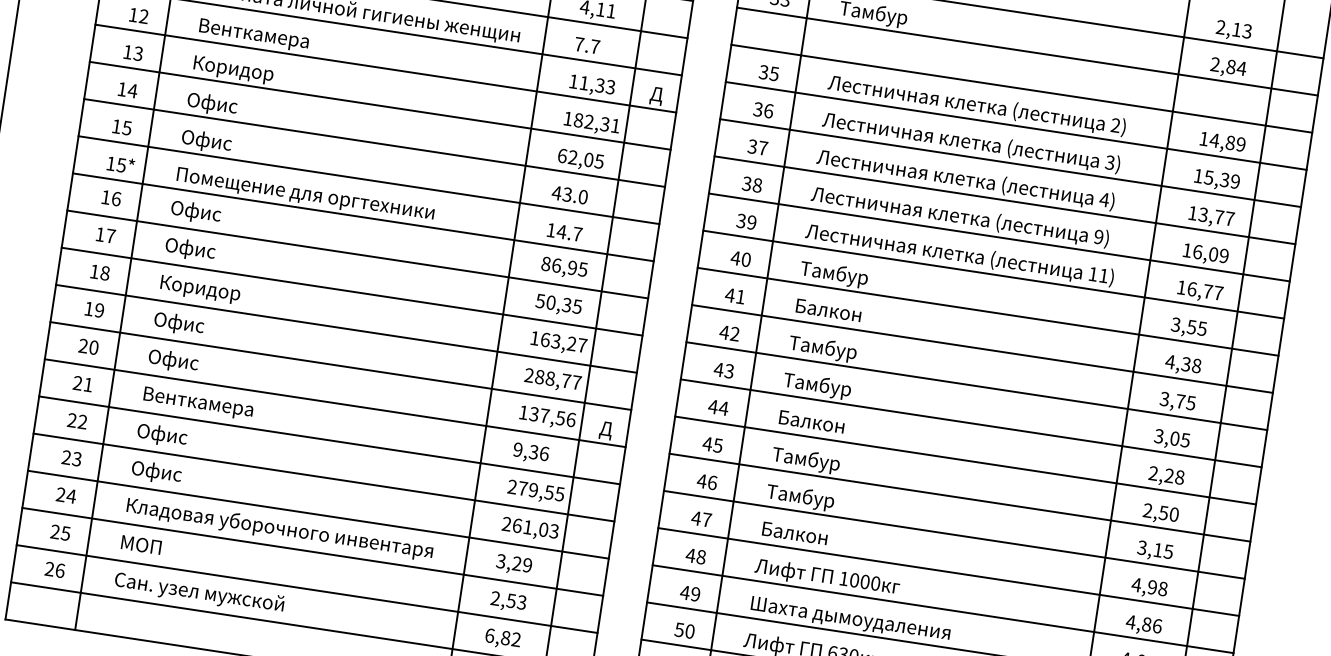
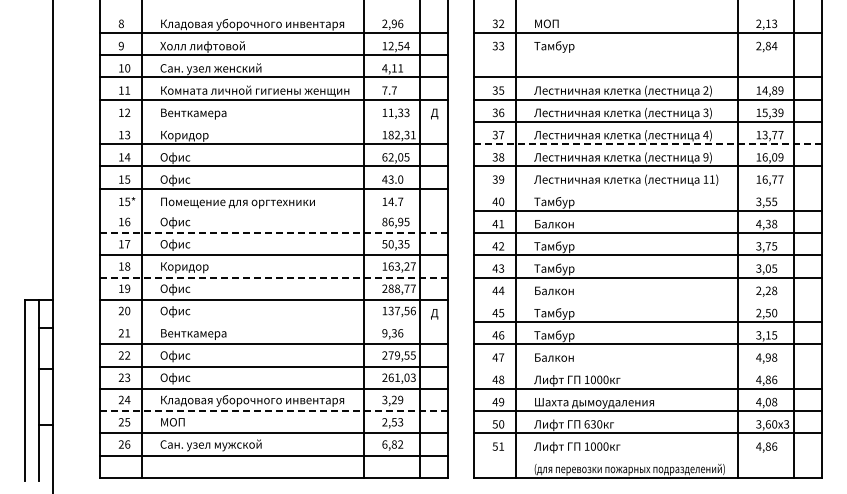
line: (1026, 52) -> (647, 55), removed
line: (385, 67) -> (273, 121), removed
line: (1004, 200) -> (647, 144), solid -> dashed
line: (362, 216) -> (273, 210), removed
line: (357, 255) -> (273, 233), solid -> dashed
line: (993, 274) -> (647, 188), removed
line: (346, 328) -> (273, 277), solid -> dashed
line: (334, 403) -> (273, 322), removed
line: (965, 459) -> (647, 299), removed
line: (312, 552) -> (273, 411), solid -> dashed
line: (948, 571) -> (647, 366), removed

